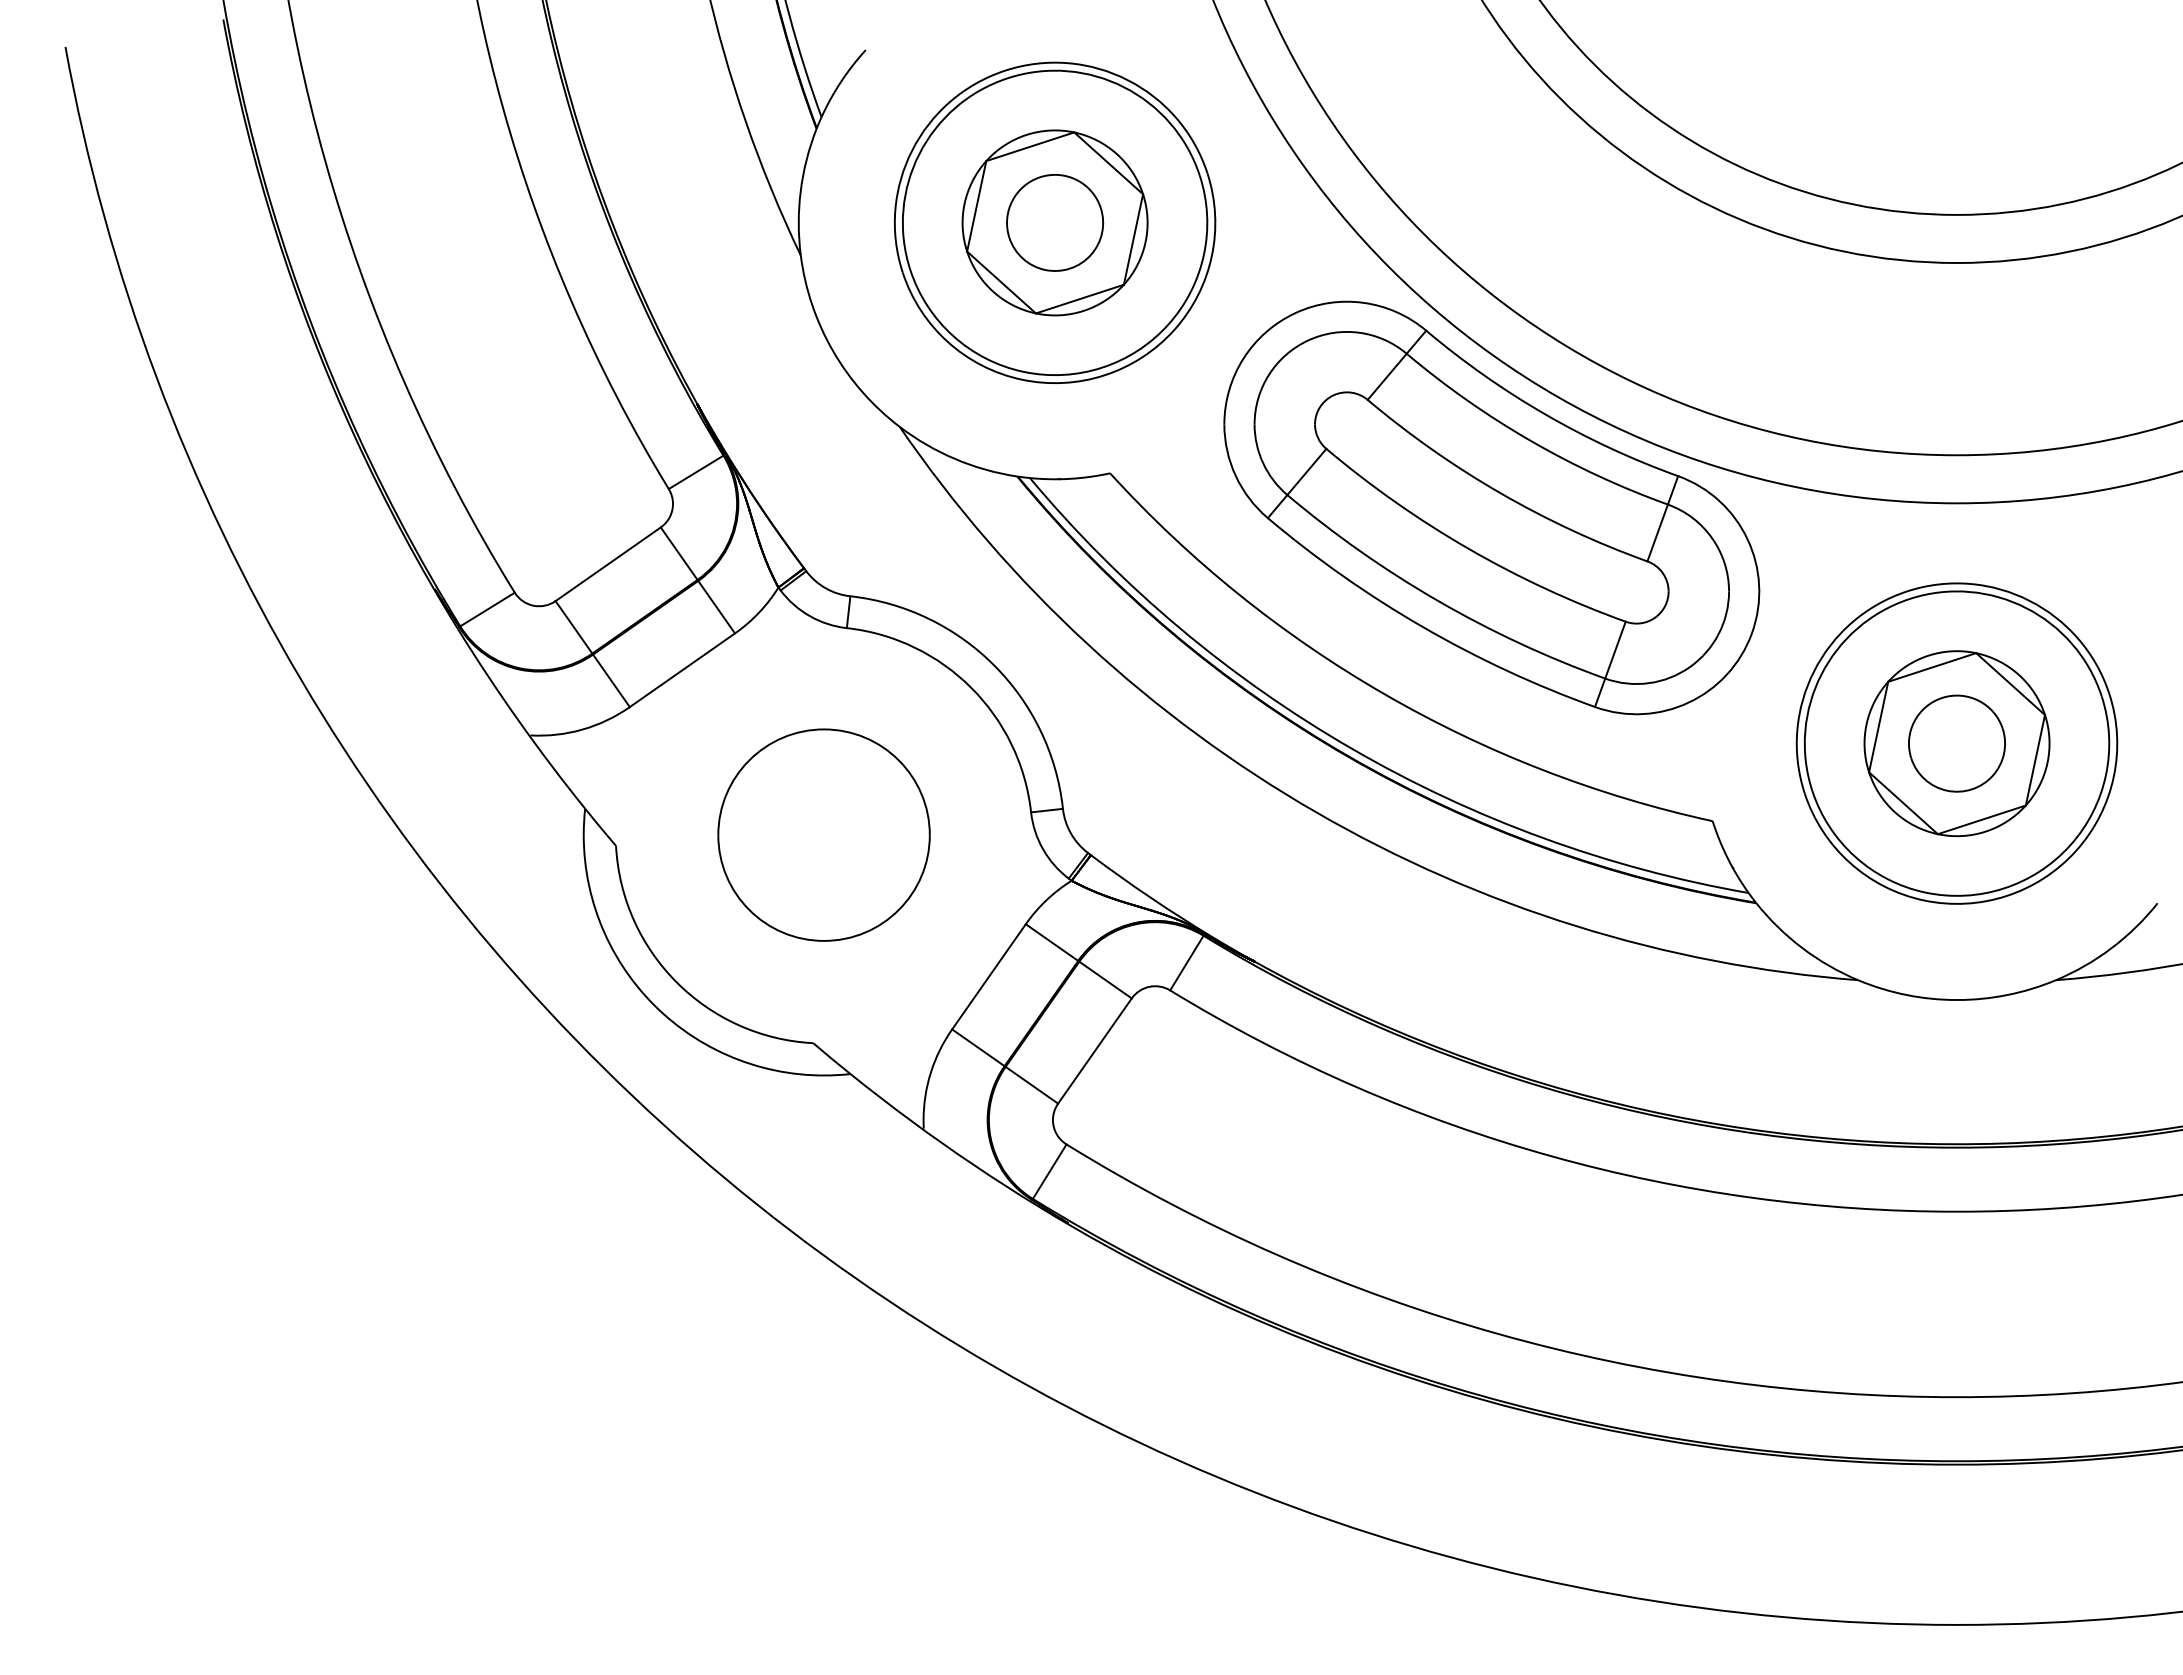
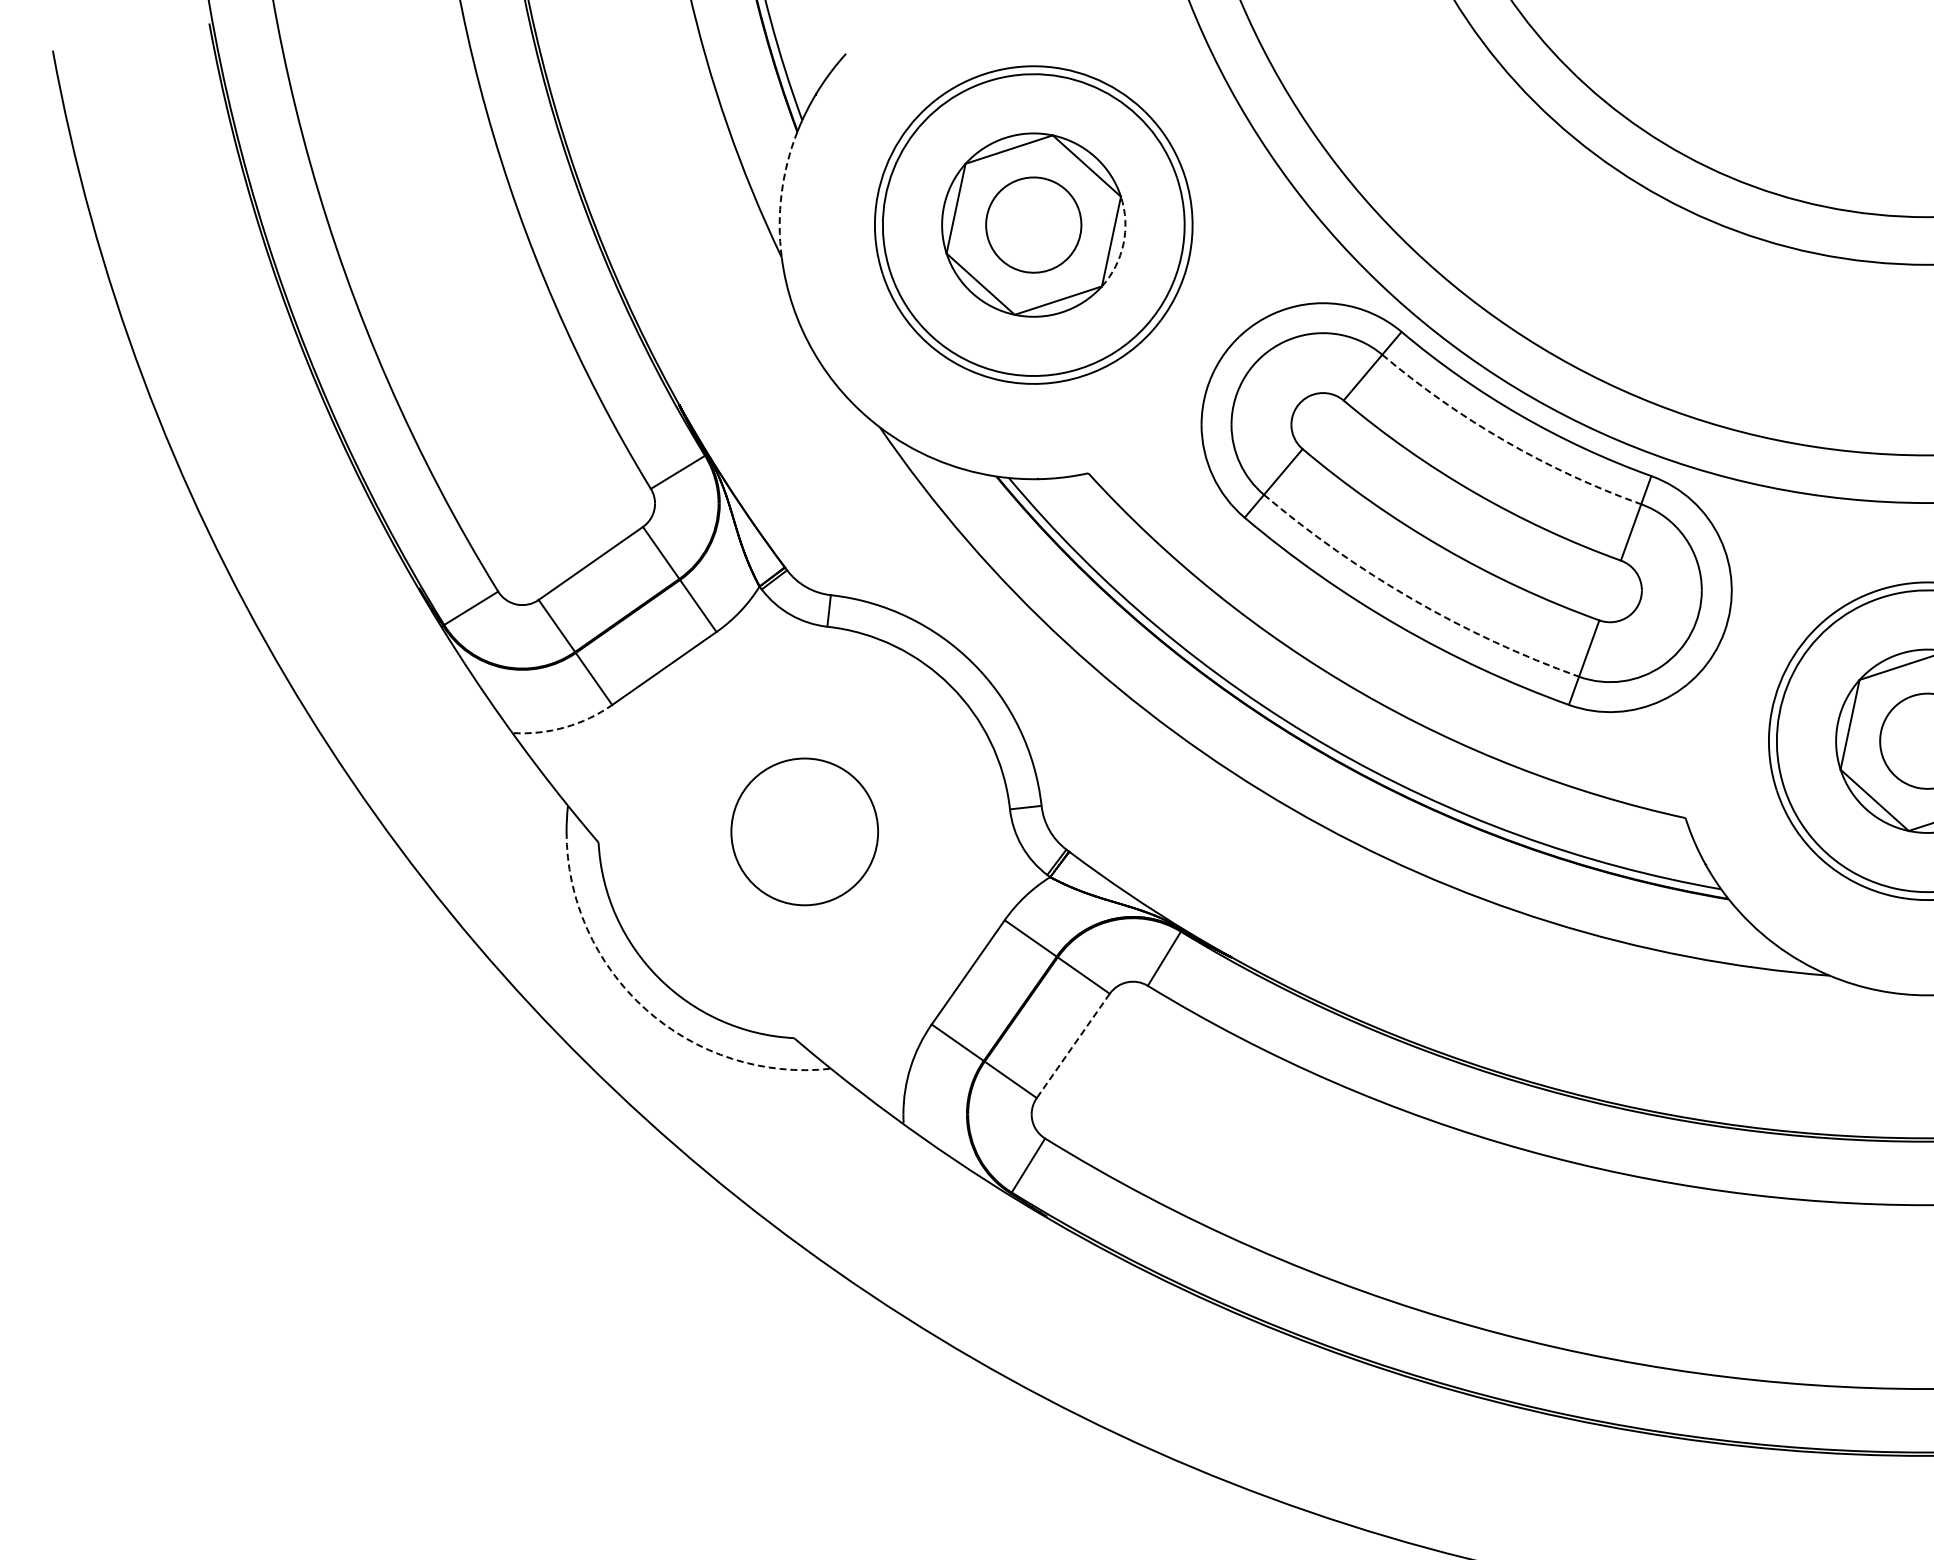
arc: (800, 191) -> (781, 193), solid -> dashed
arc: (1145, 242) -> (1123, 244), solid -> dashed
arc: (1530, 440) -> (1505, 440), solid -> dashed
arc: (1438, 600) -> (1413, 599), solid -> dashed
arc: (582, 729) -> (565, 727), solid -> dashed
part: (823, 834) -> (804, 831), size x0.7
arc: (663, 1014) -> (645, 1009), solid -> dashed
line: (1094, 1051) -> (1072, 1046), solid -> dashed

